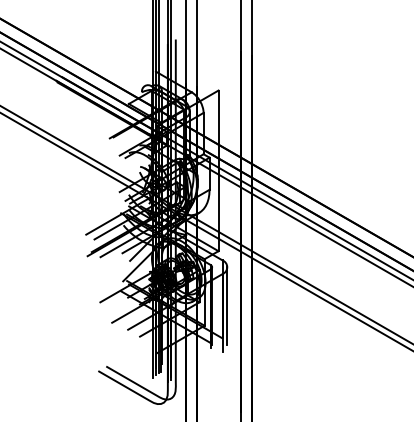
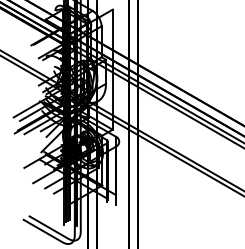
line: (227, 306) -> (119, 171), removed

